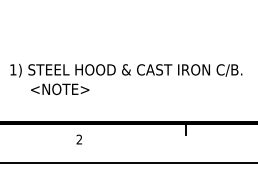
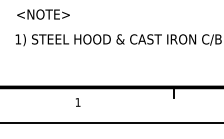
text: (60, 88) -> (43, 13), moved
text: (78, 139) -> (77, 102), 2 -> 1

